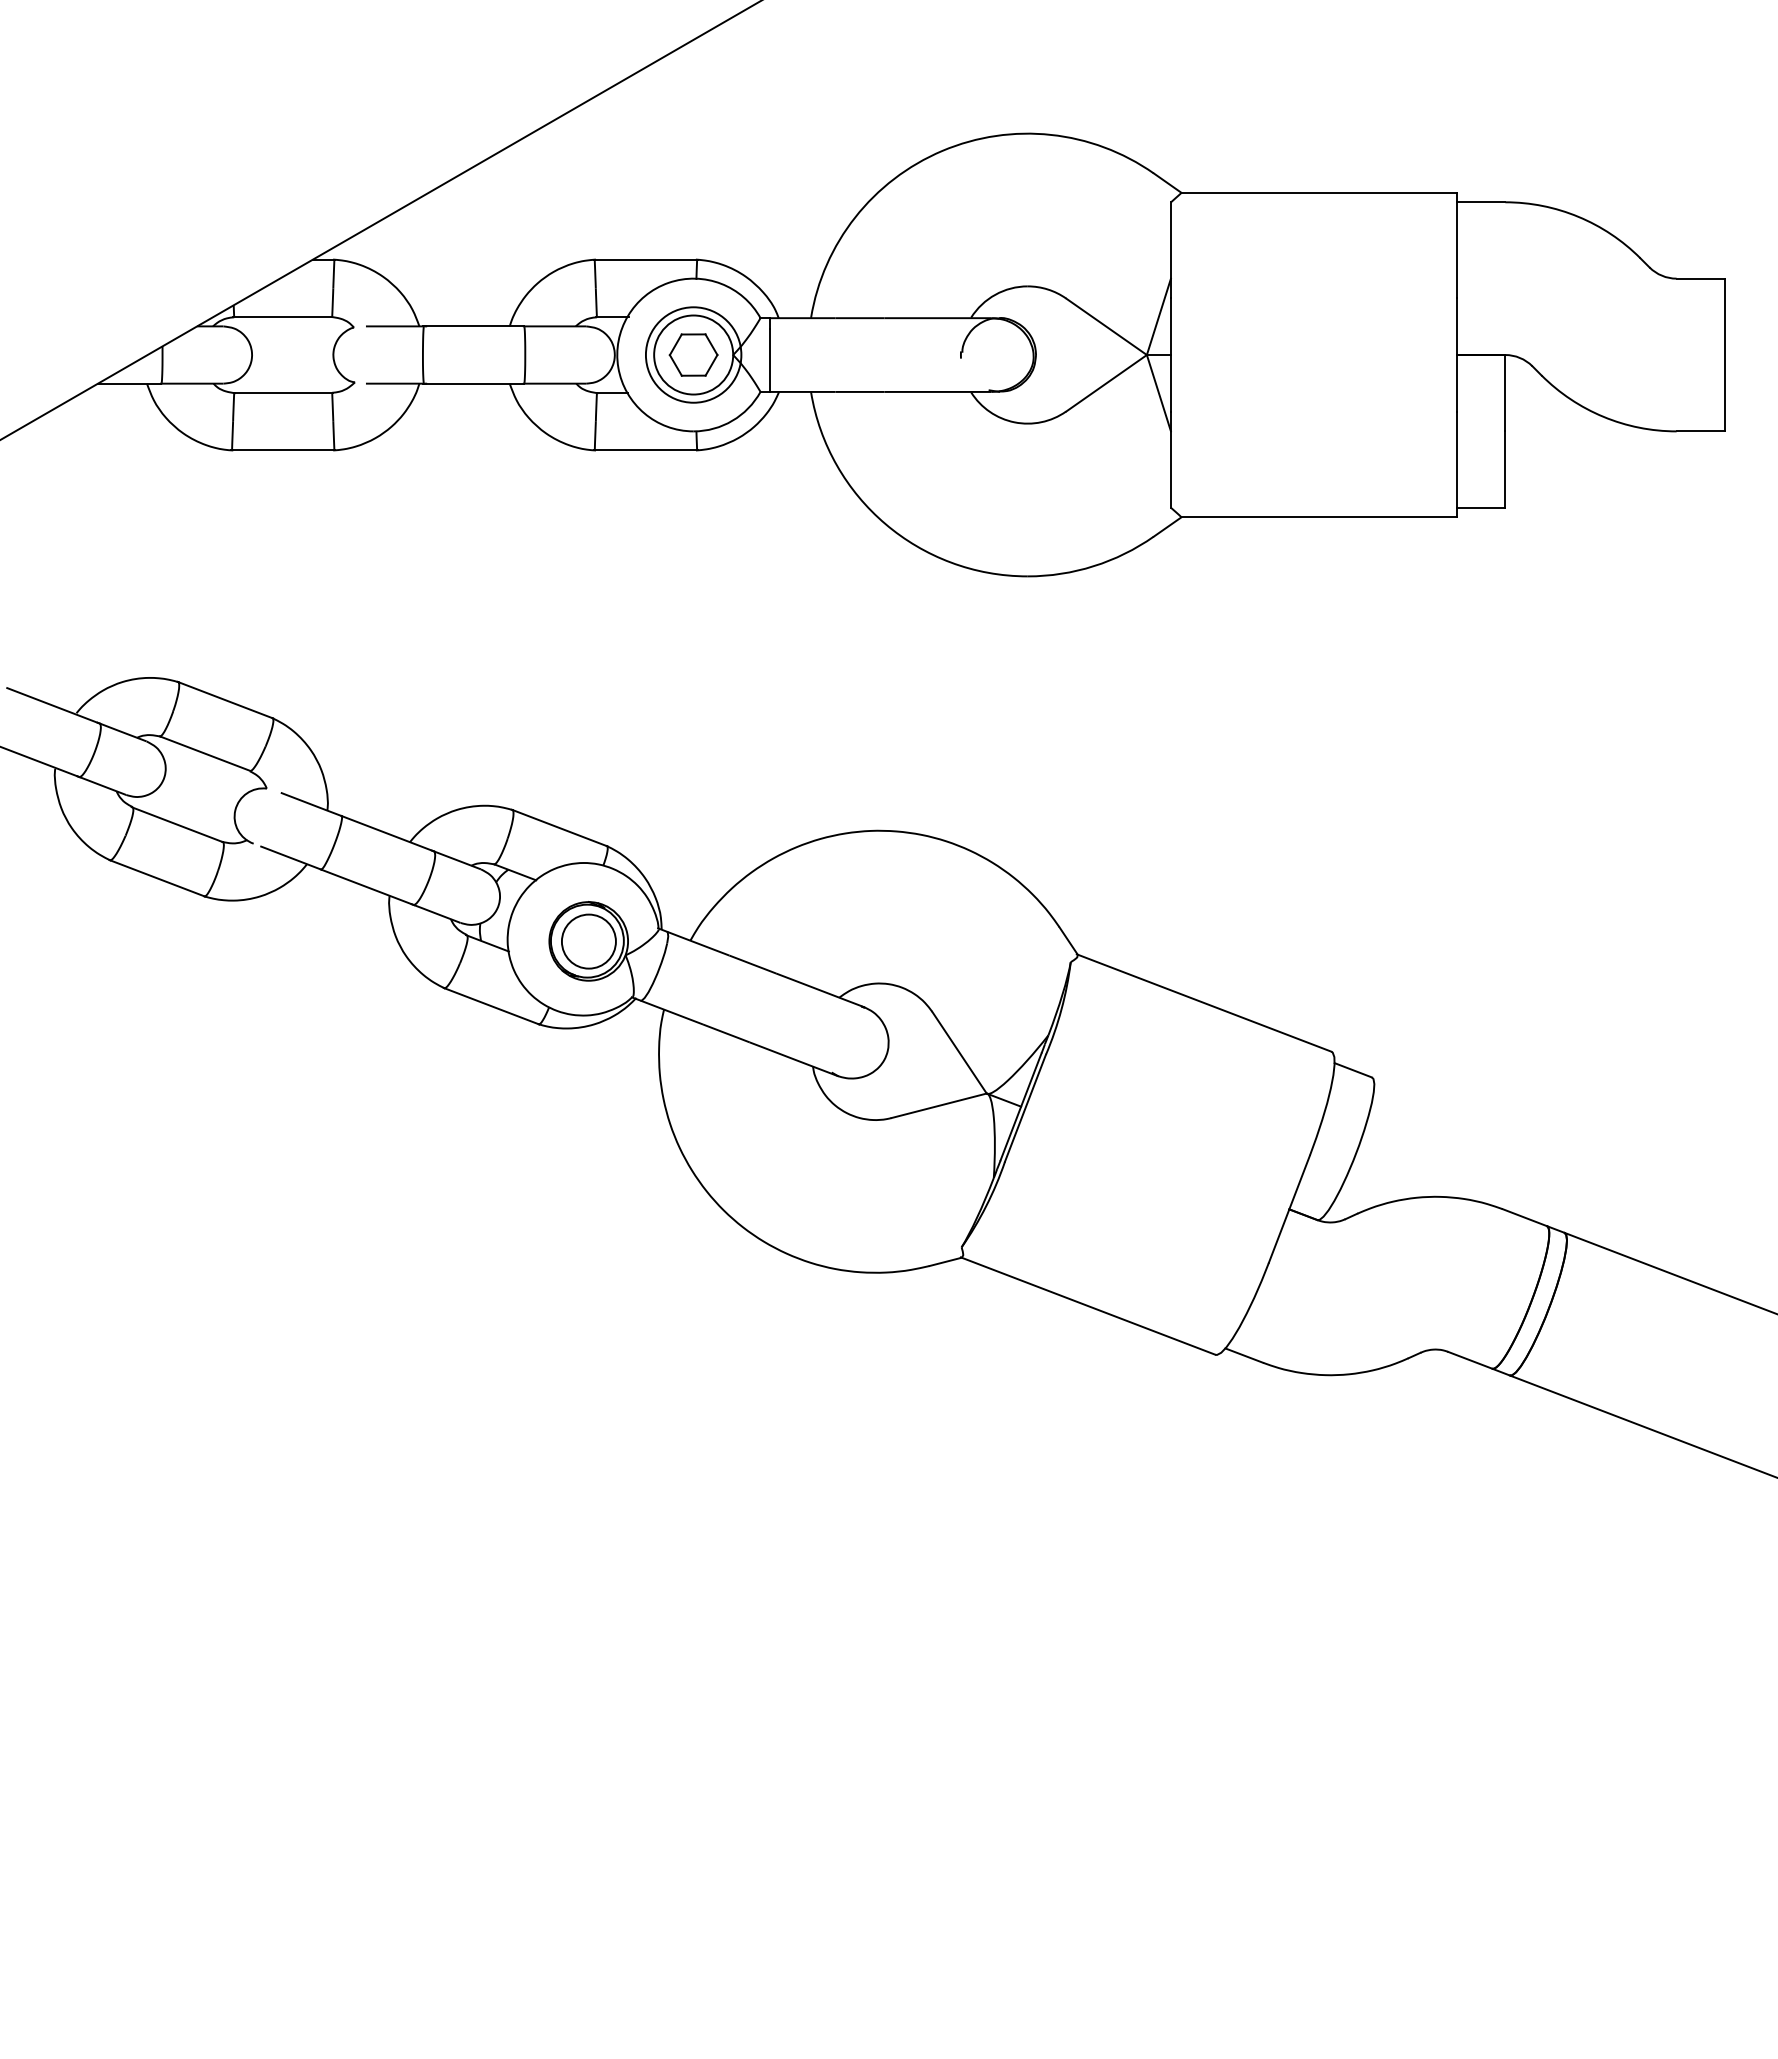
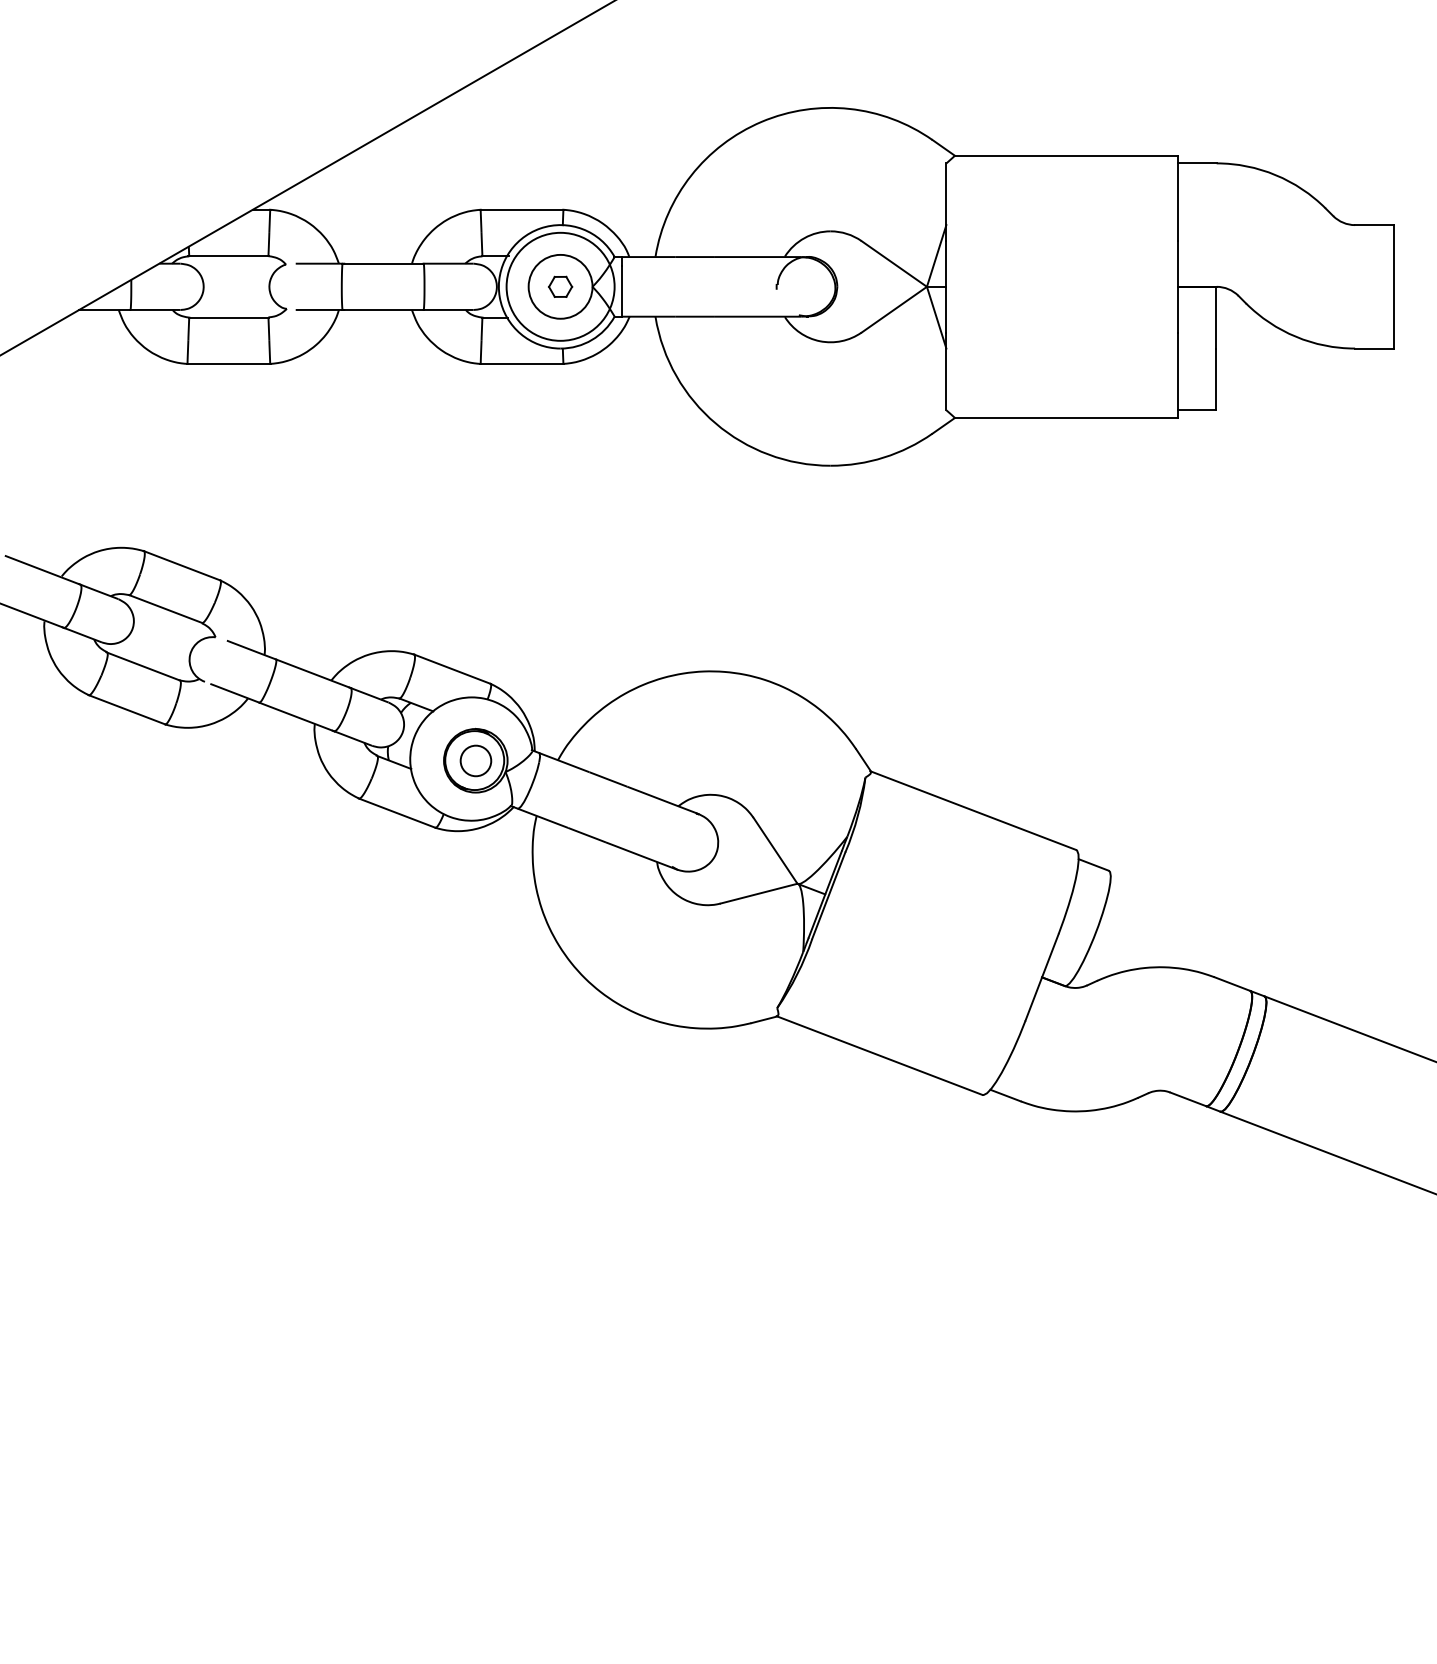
circle: (693, 354) -> (560, 286), size x1.4
part: (693, 354) -> (560, 286), size x0.6
circle: (588, 941) -> (475, 760), size x0.7

